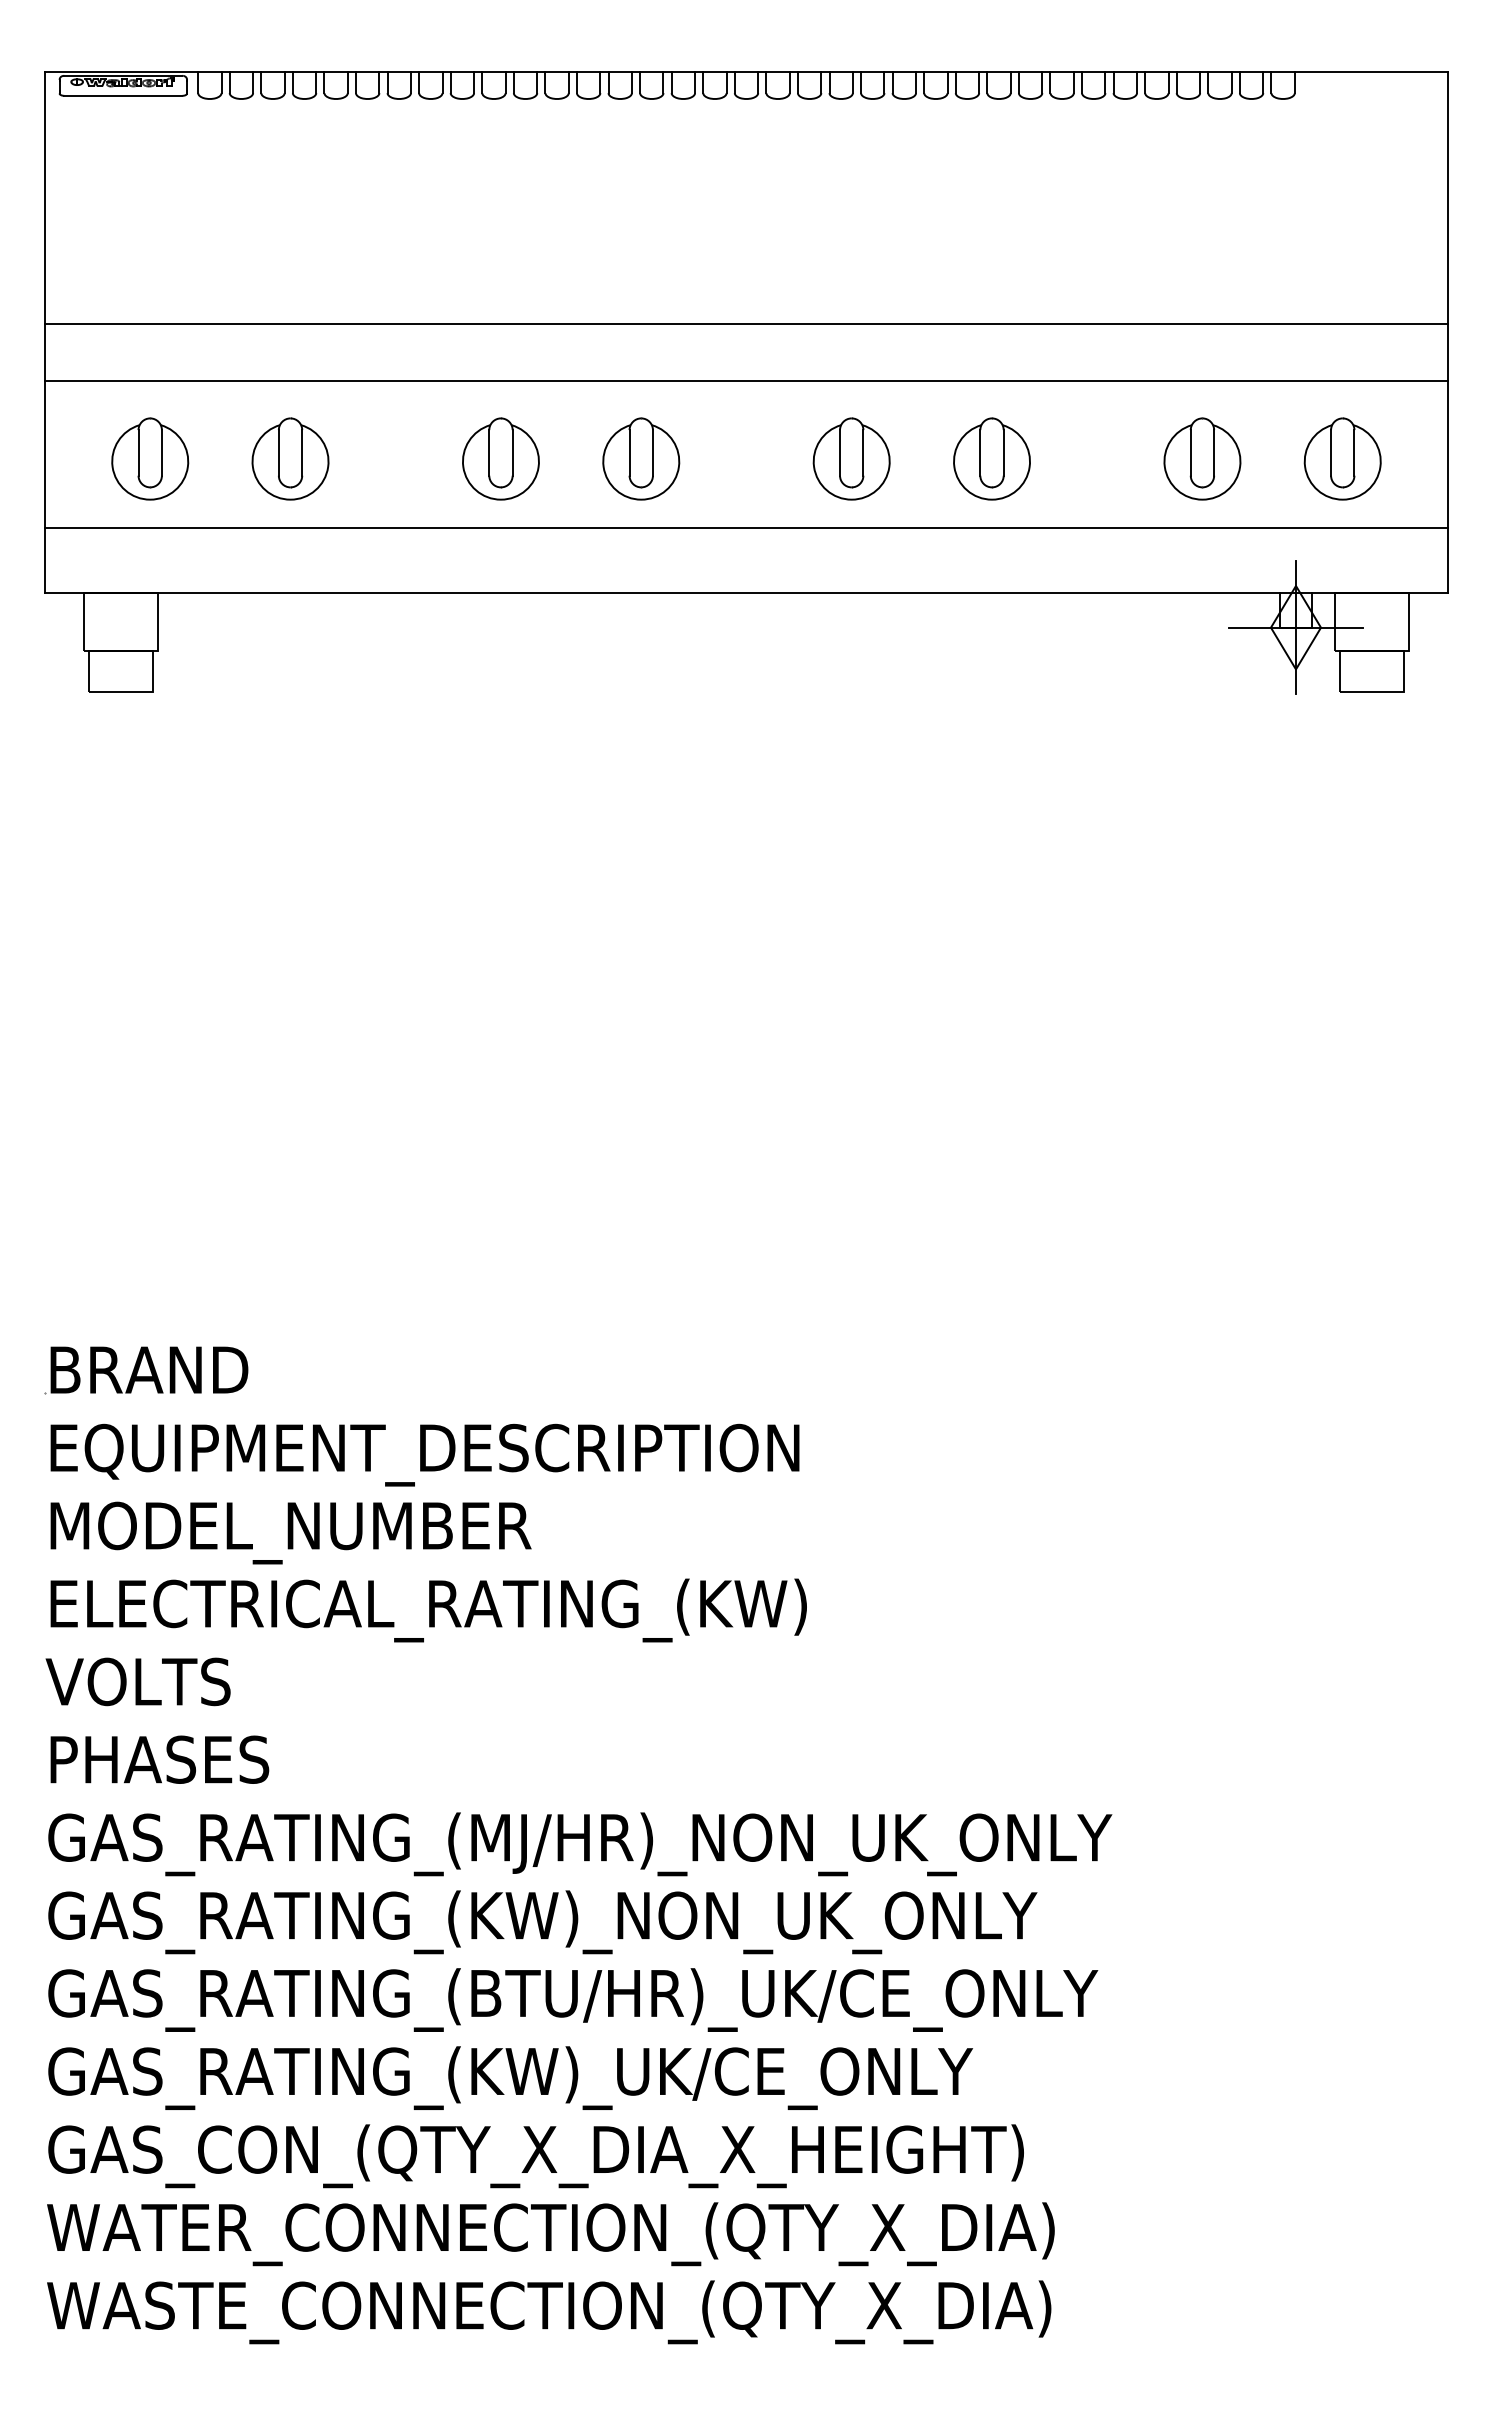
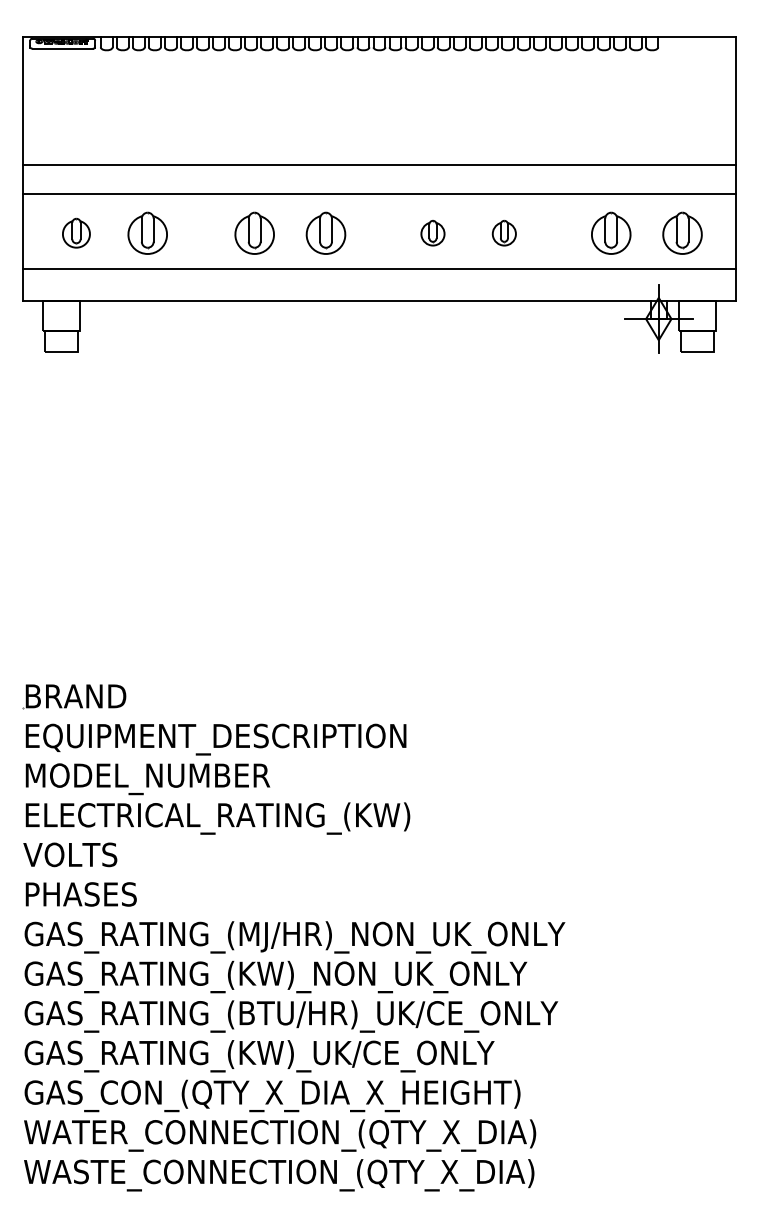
part: (150, 457) -> (76, 232), size x0.7
part: (850, 457) -> (432, 232), size x0.6
part: (992, 457) -> (504, 232), size x0.6

